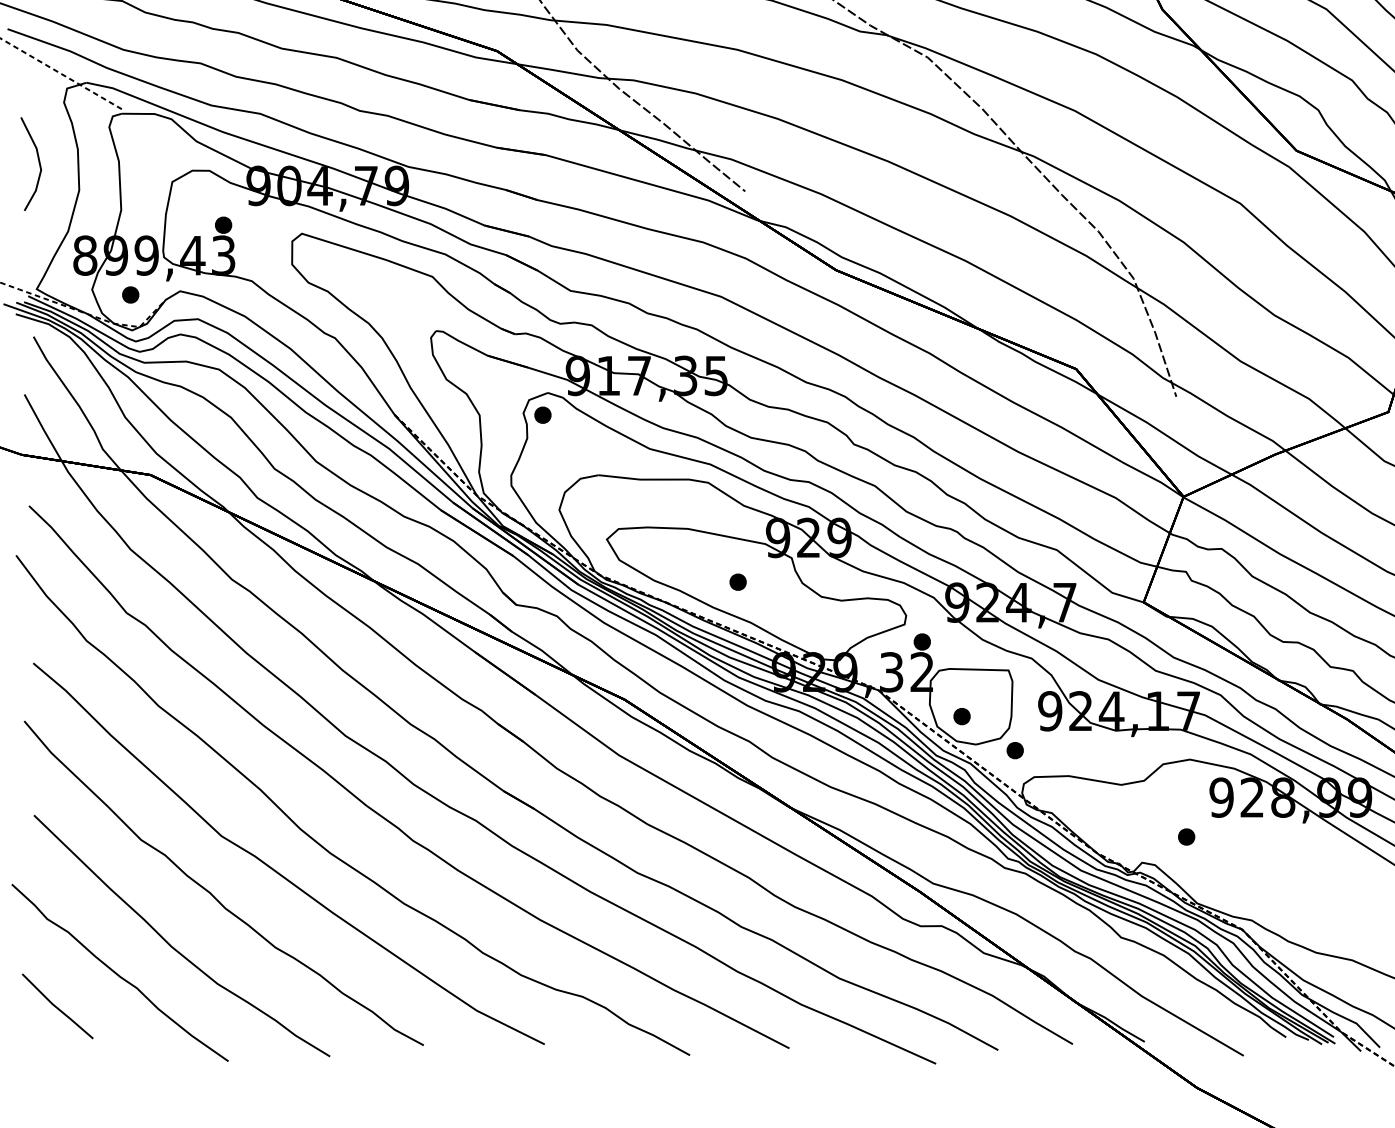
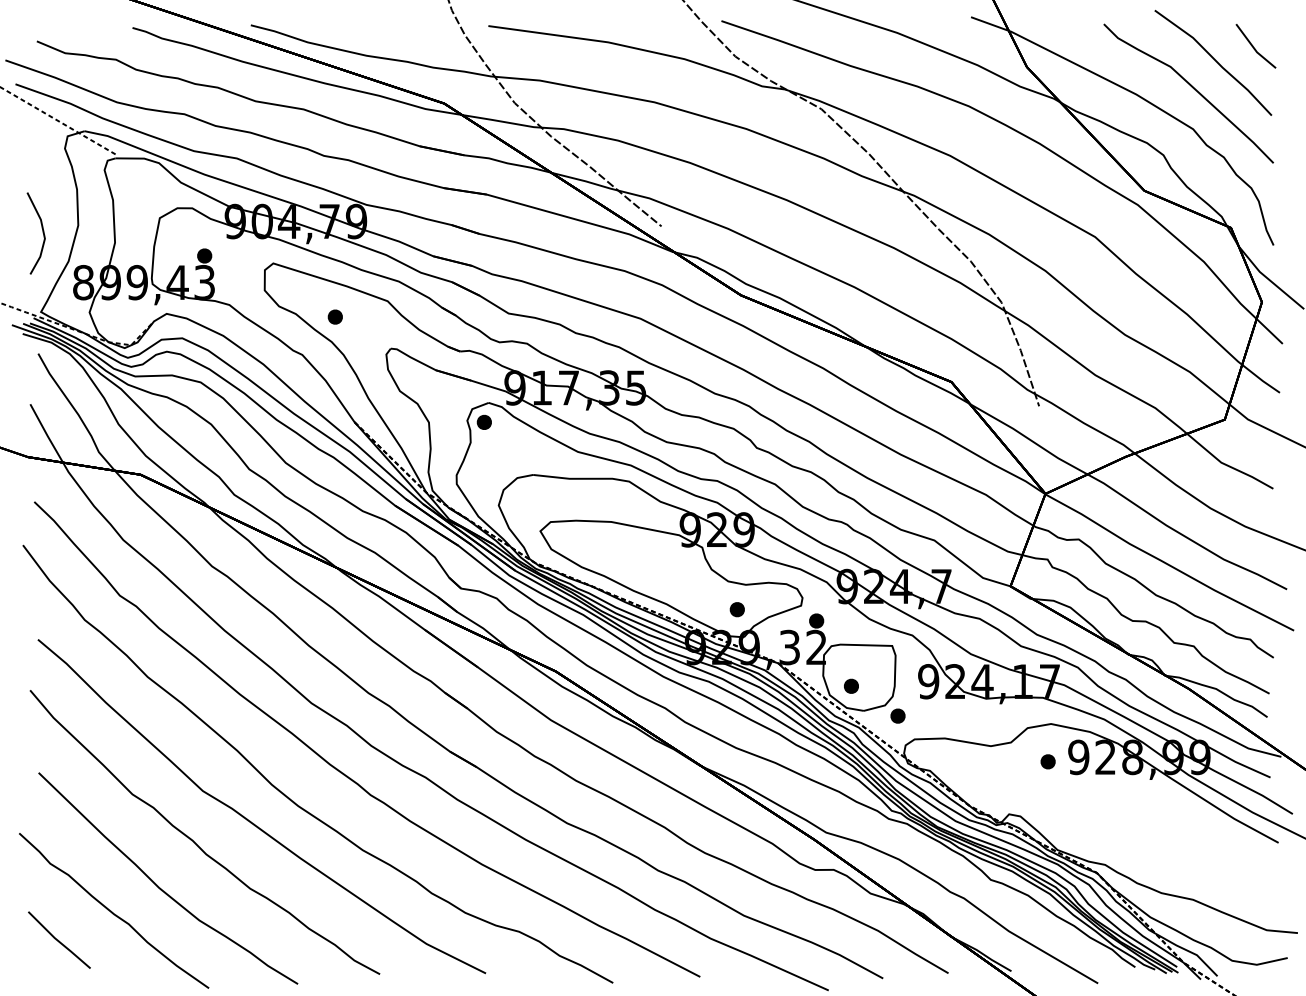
line: (38, 164) -> (42, 233), moved
part: (129, 294) -> (334, 316), moved
part: (737, 582) -> (736, 609), moved
part: (1185, 836) -> (1047, 761), moved

